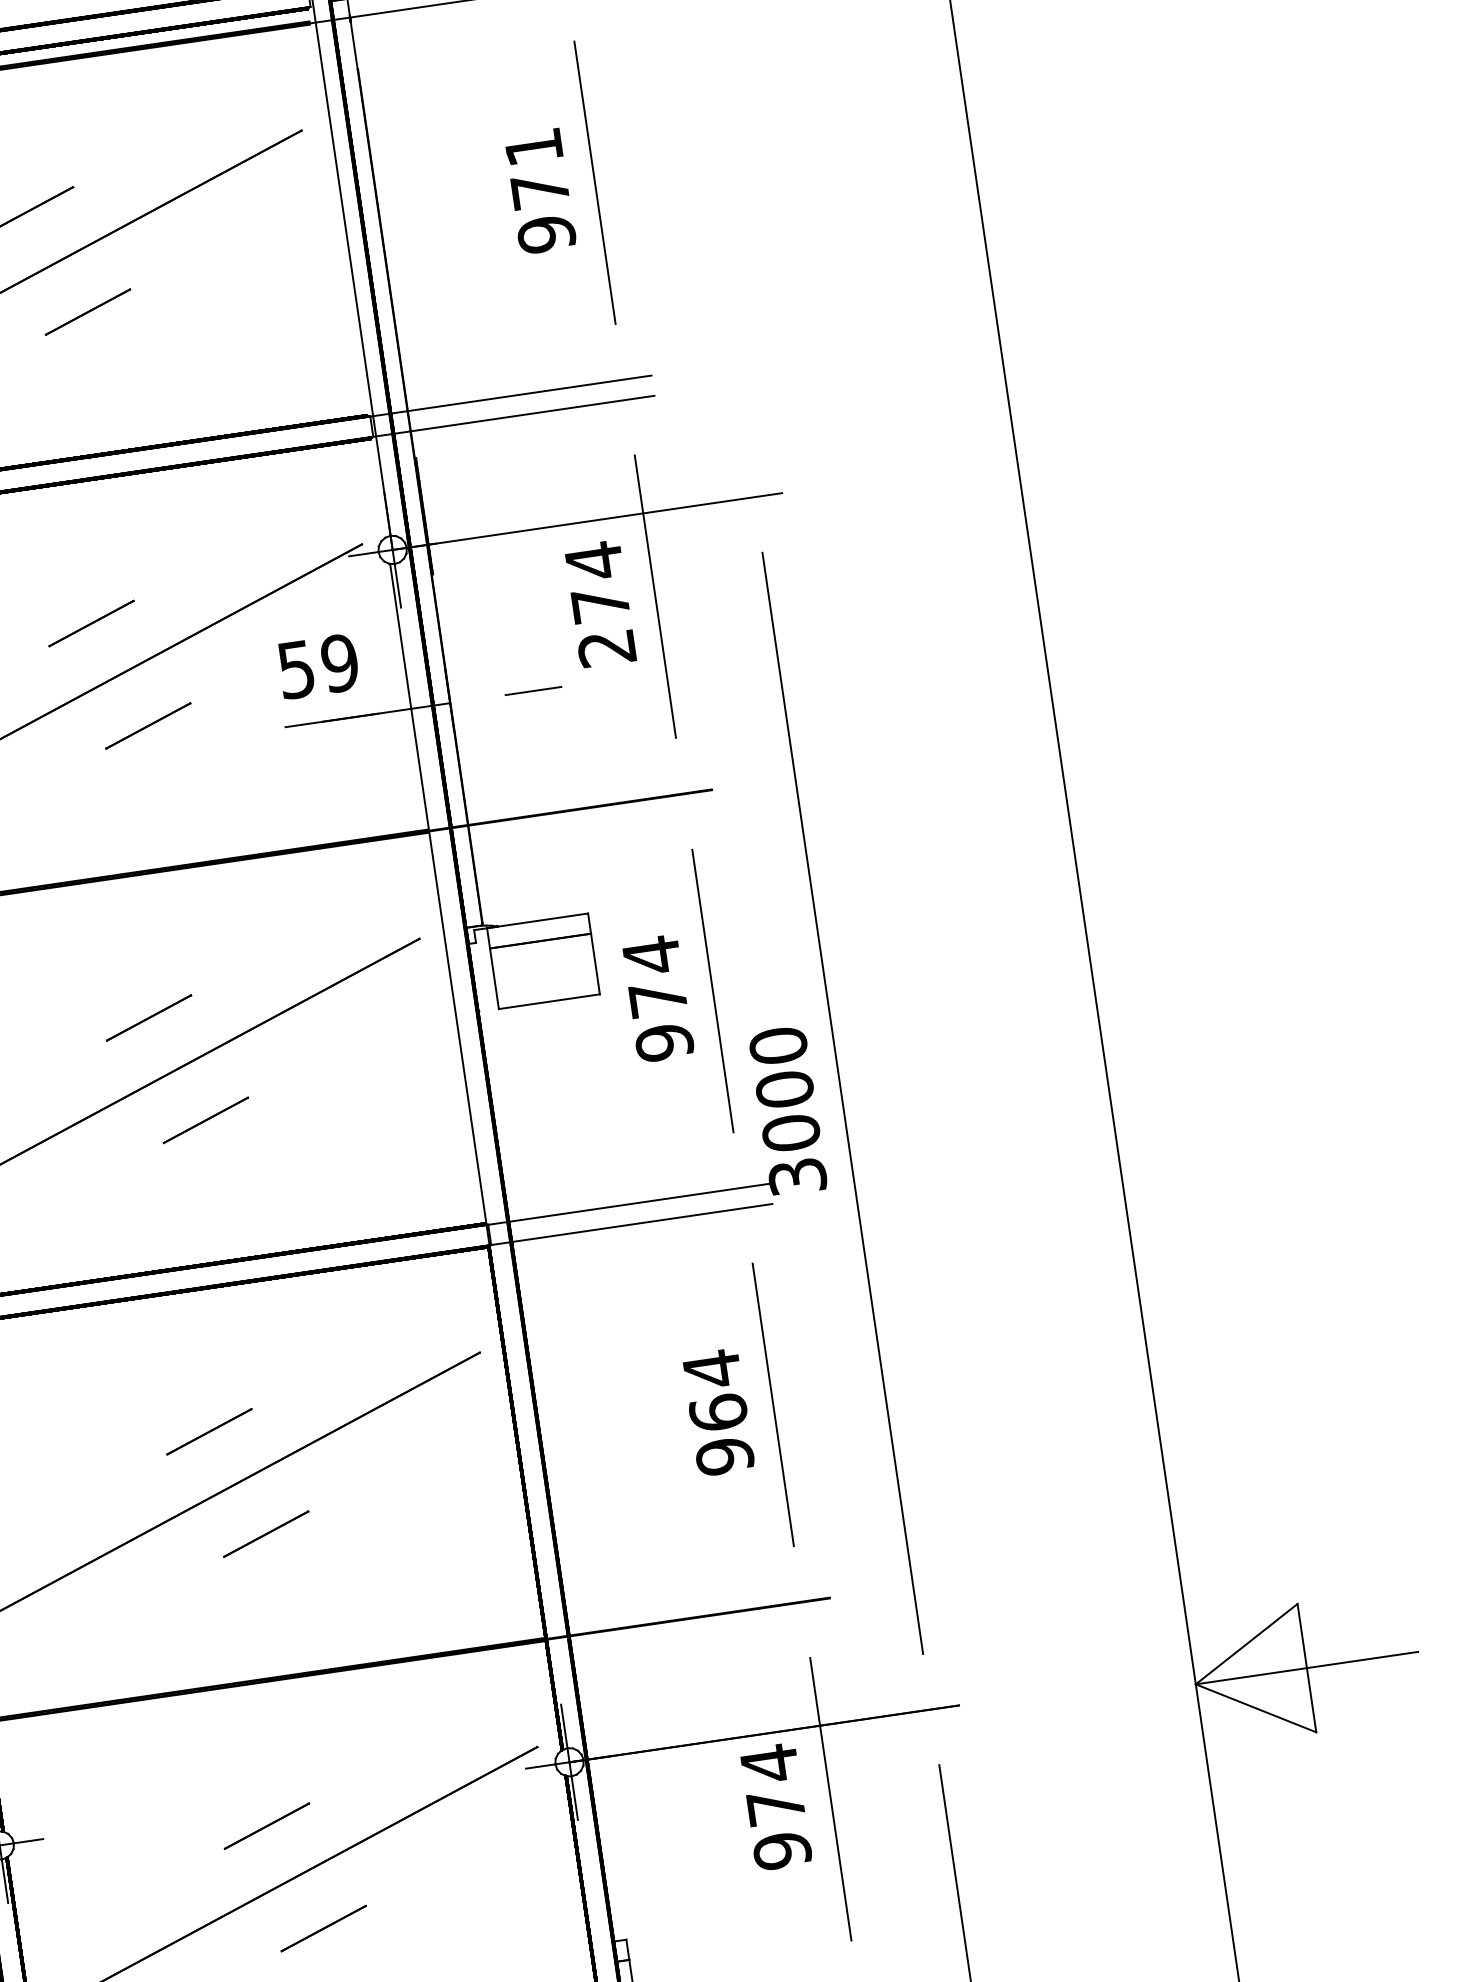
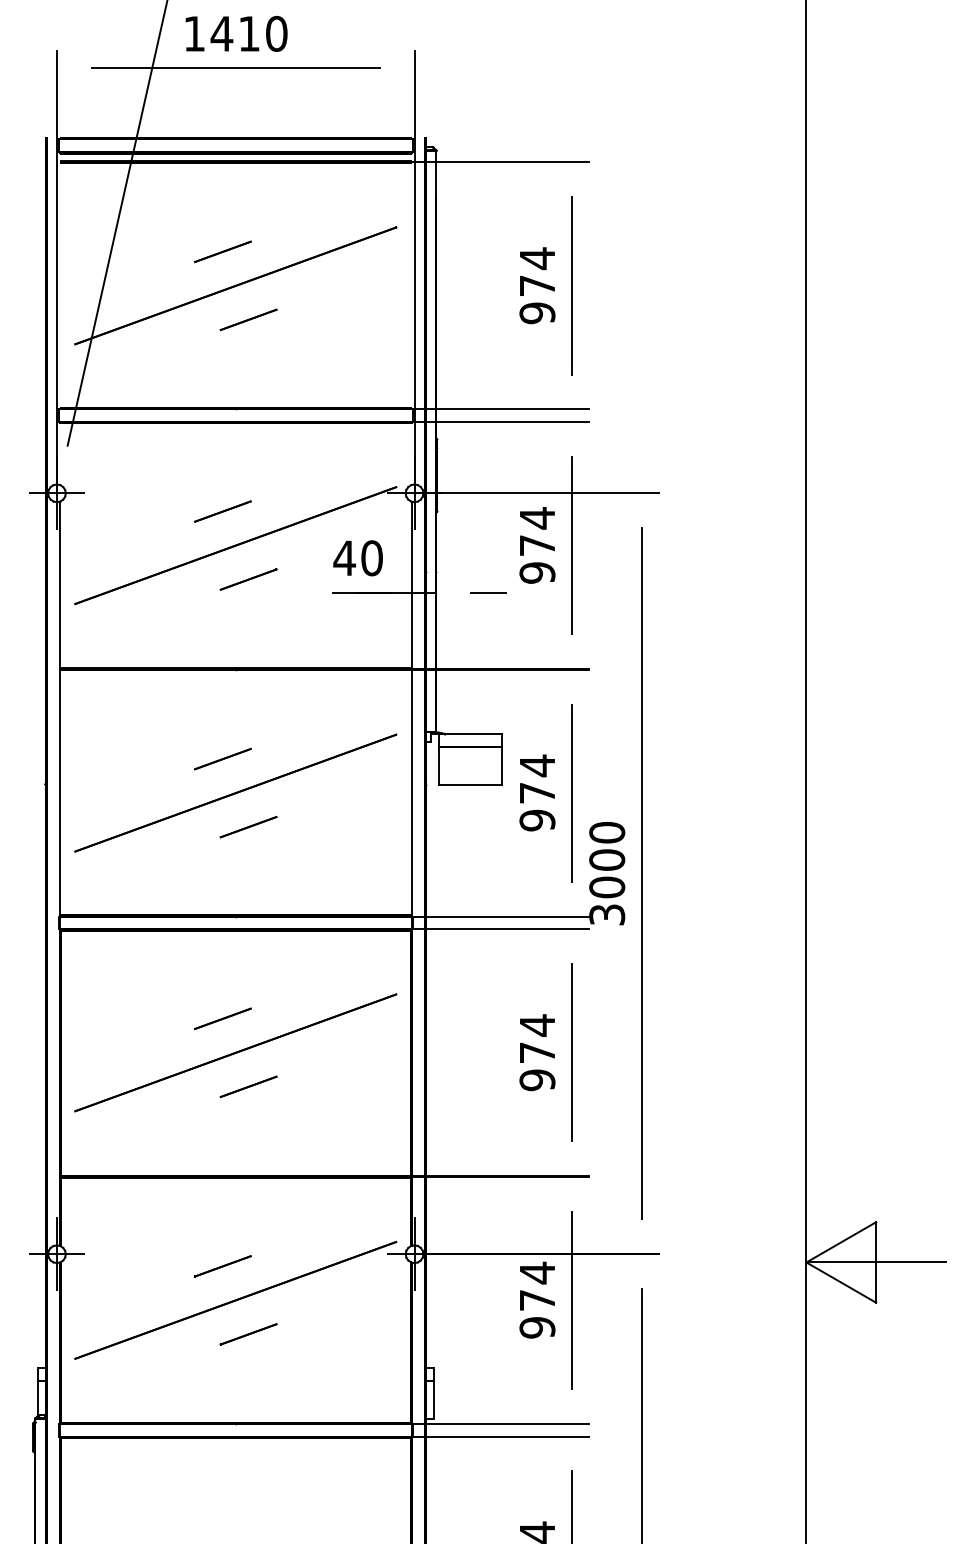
text: (533, 147) -> (537, 258), 971 -> 974
text: (606, 647) -> (537, 572), 274 -> 974
text: (316, 667) -> (357, 558), 59 -> 40
text: (718, 1412) -> (537, 1052), 964 -> 974

